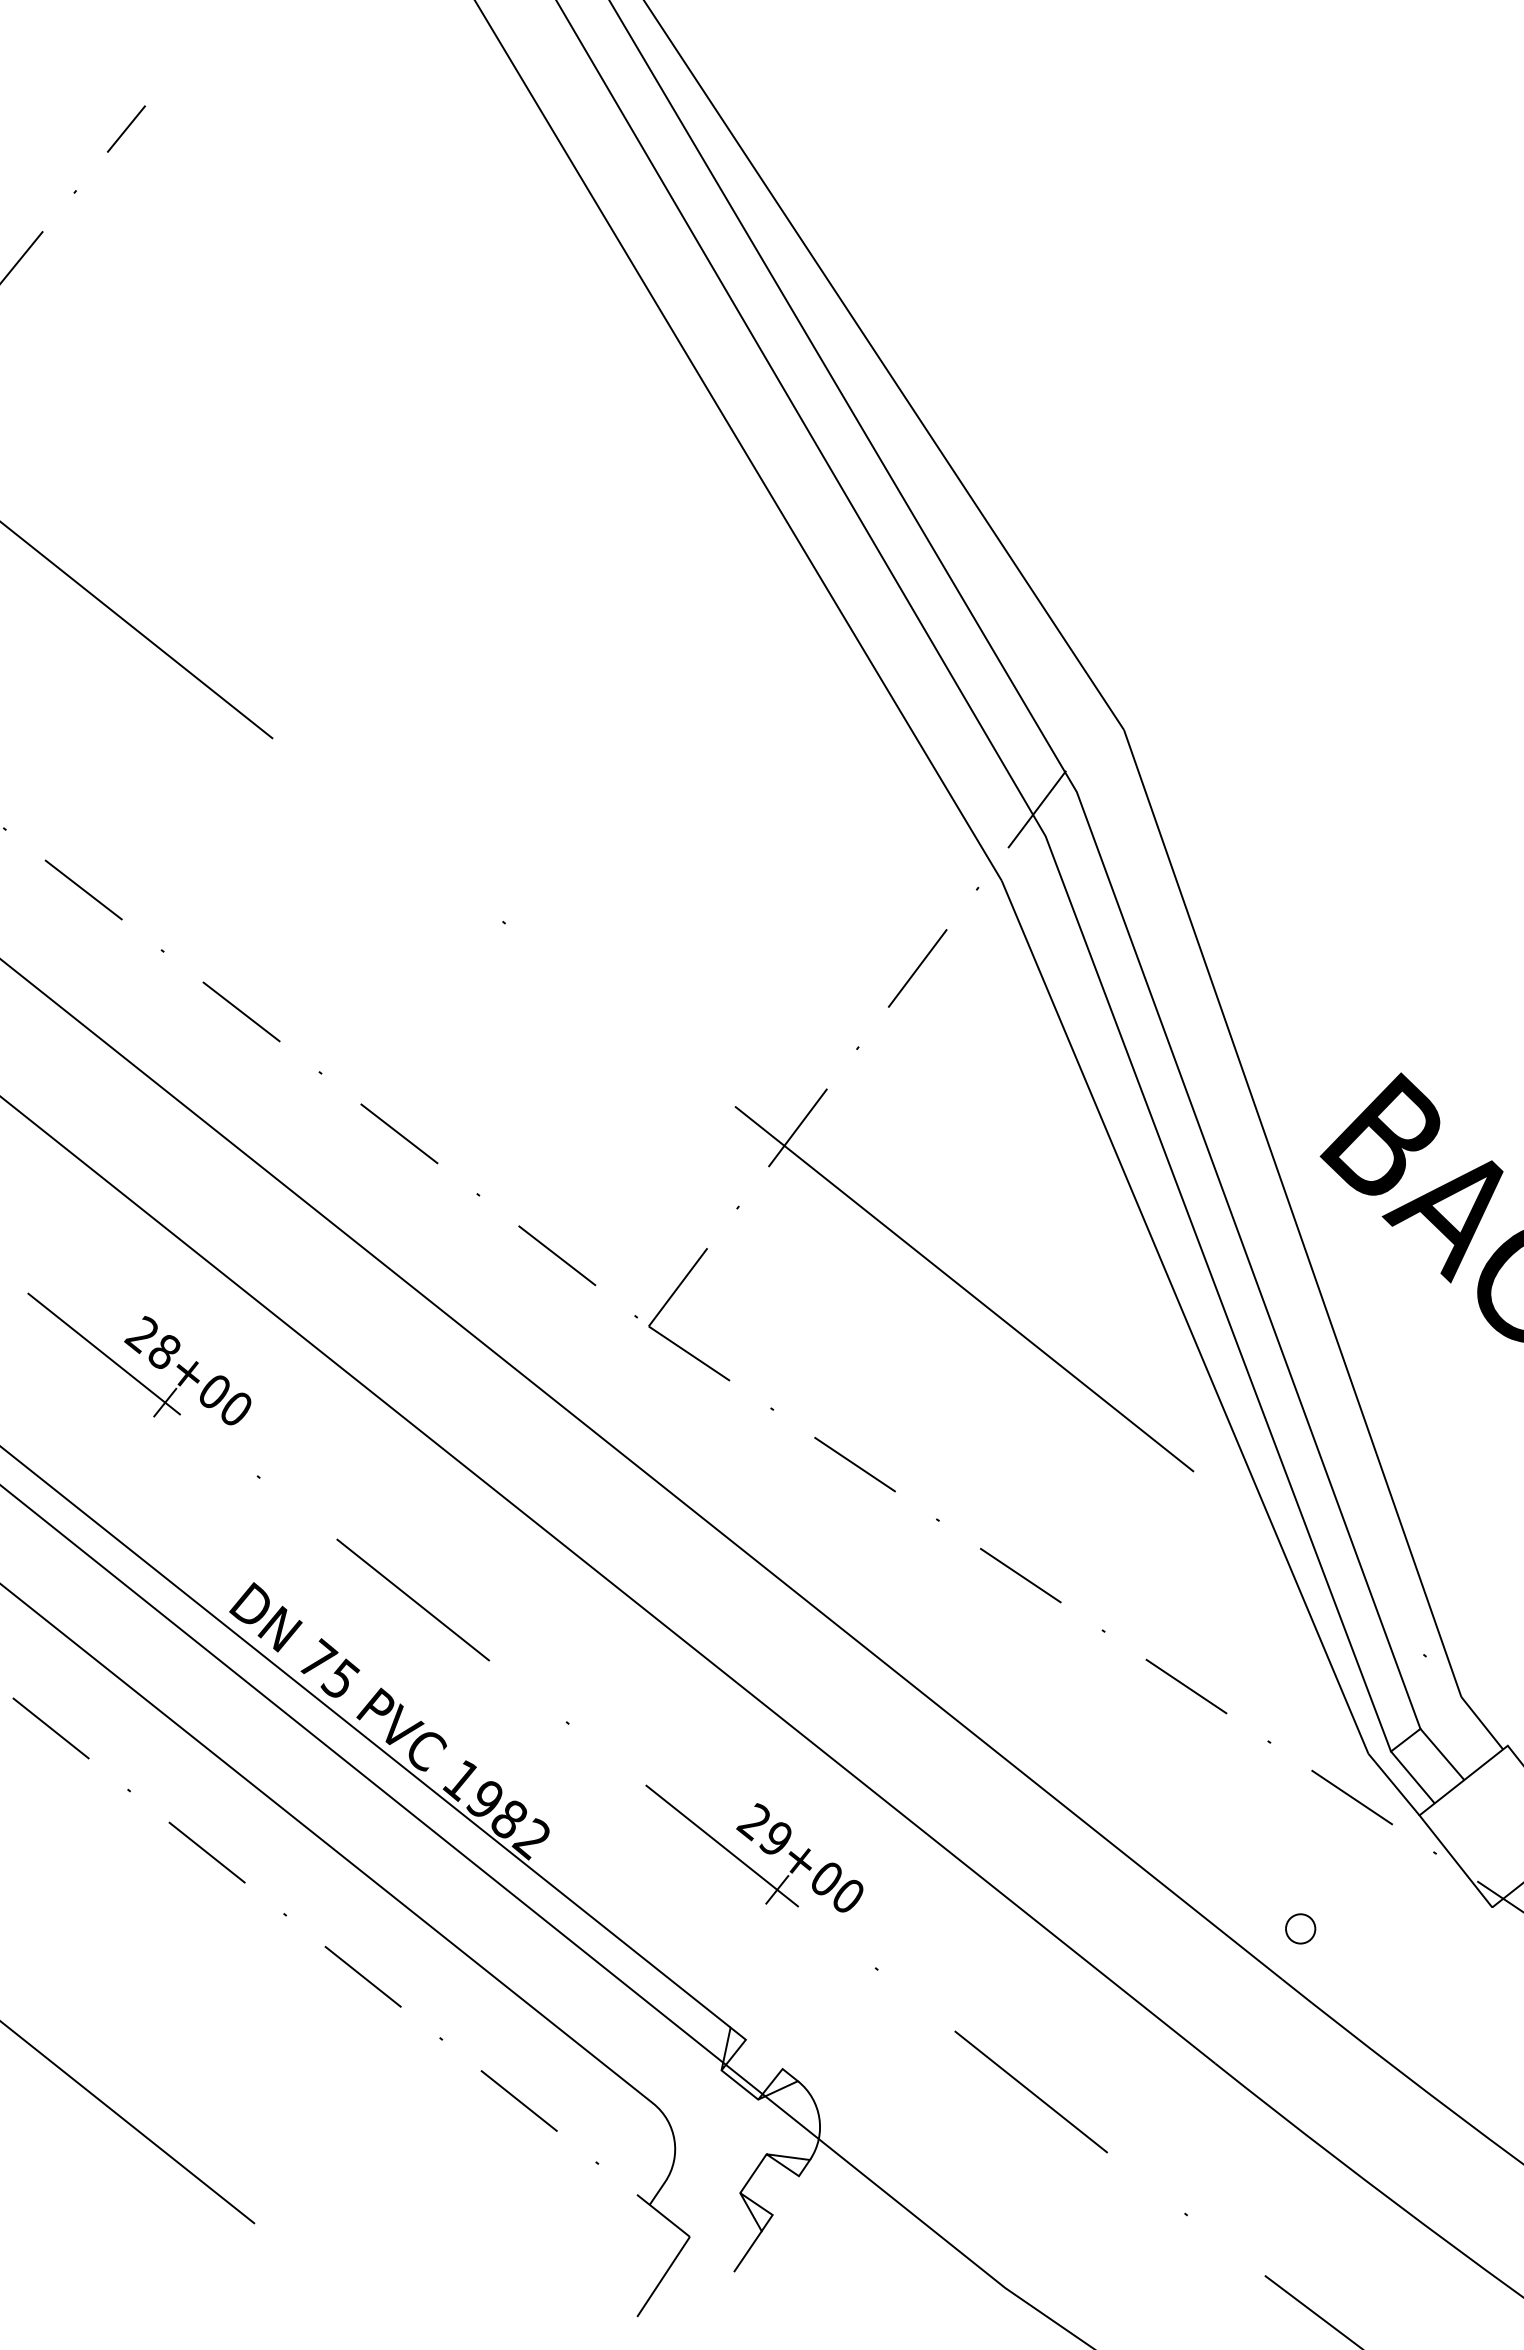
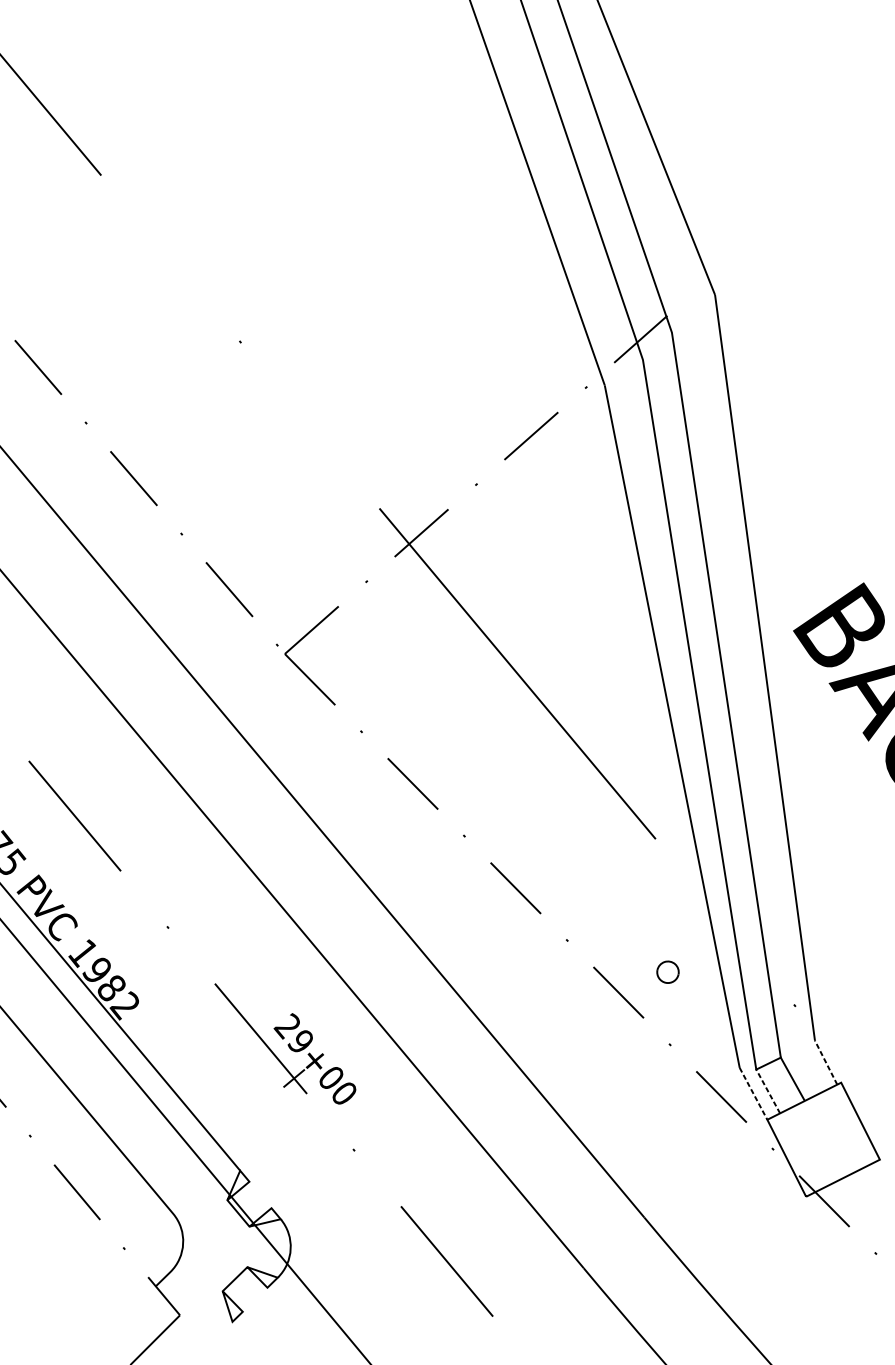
line: (1482, 1723) -> (826, 1062), solid -> dashed
line: (1412, 1777) -> (767, 1091), solid -> dashed
line: (1394, 1784) -> (753, 1093), solid -> dashed
part: (1300, 1928) -> (667, 971), moved
line: (747, 2251) -> (219, 1334), removed

